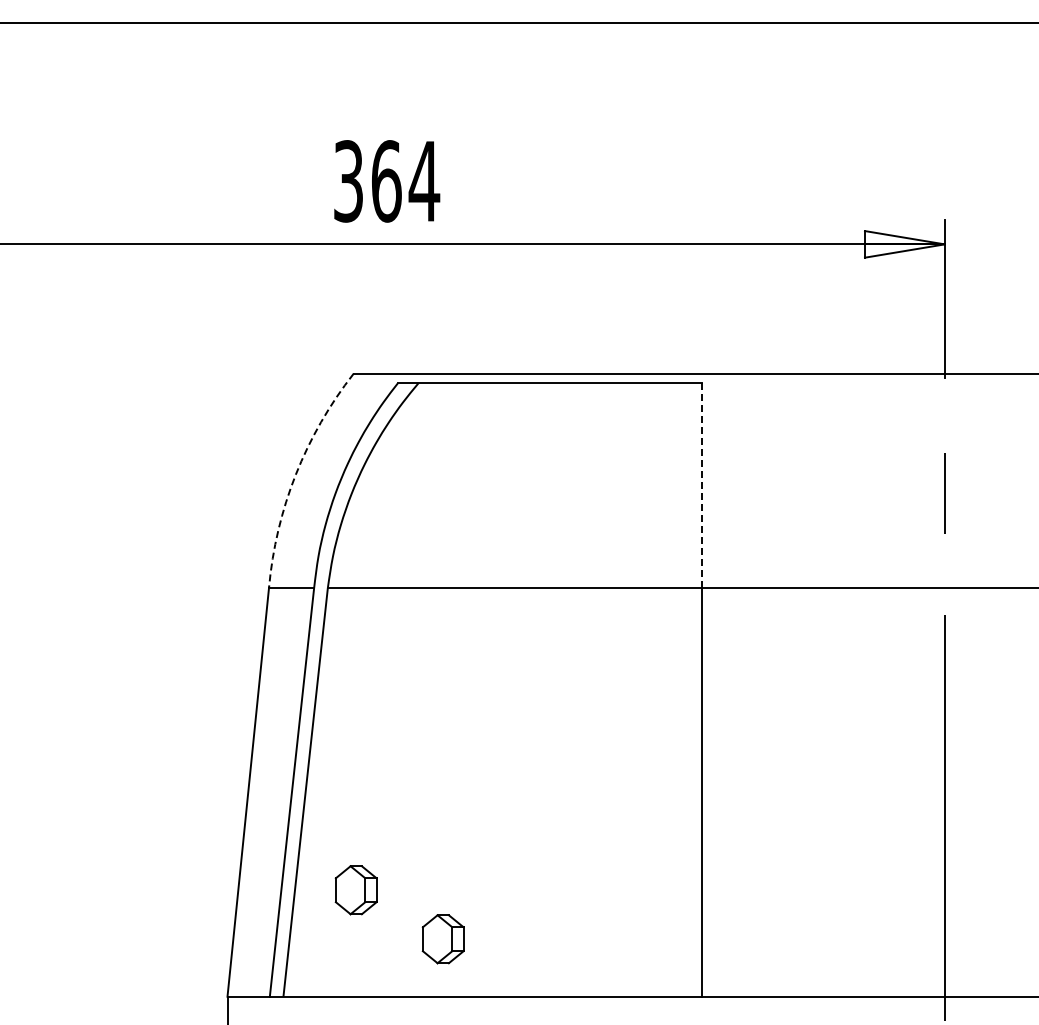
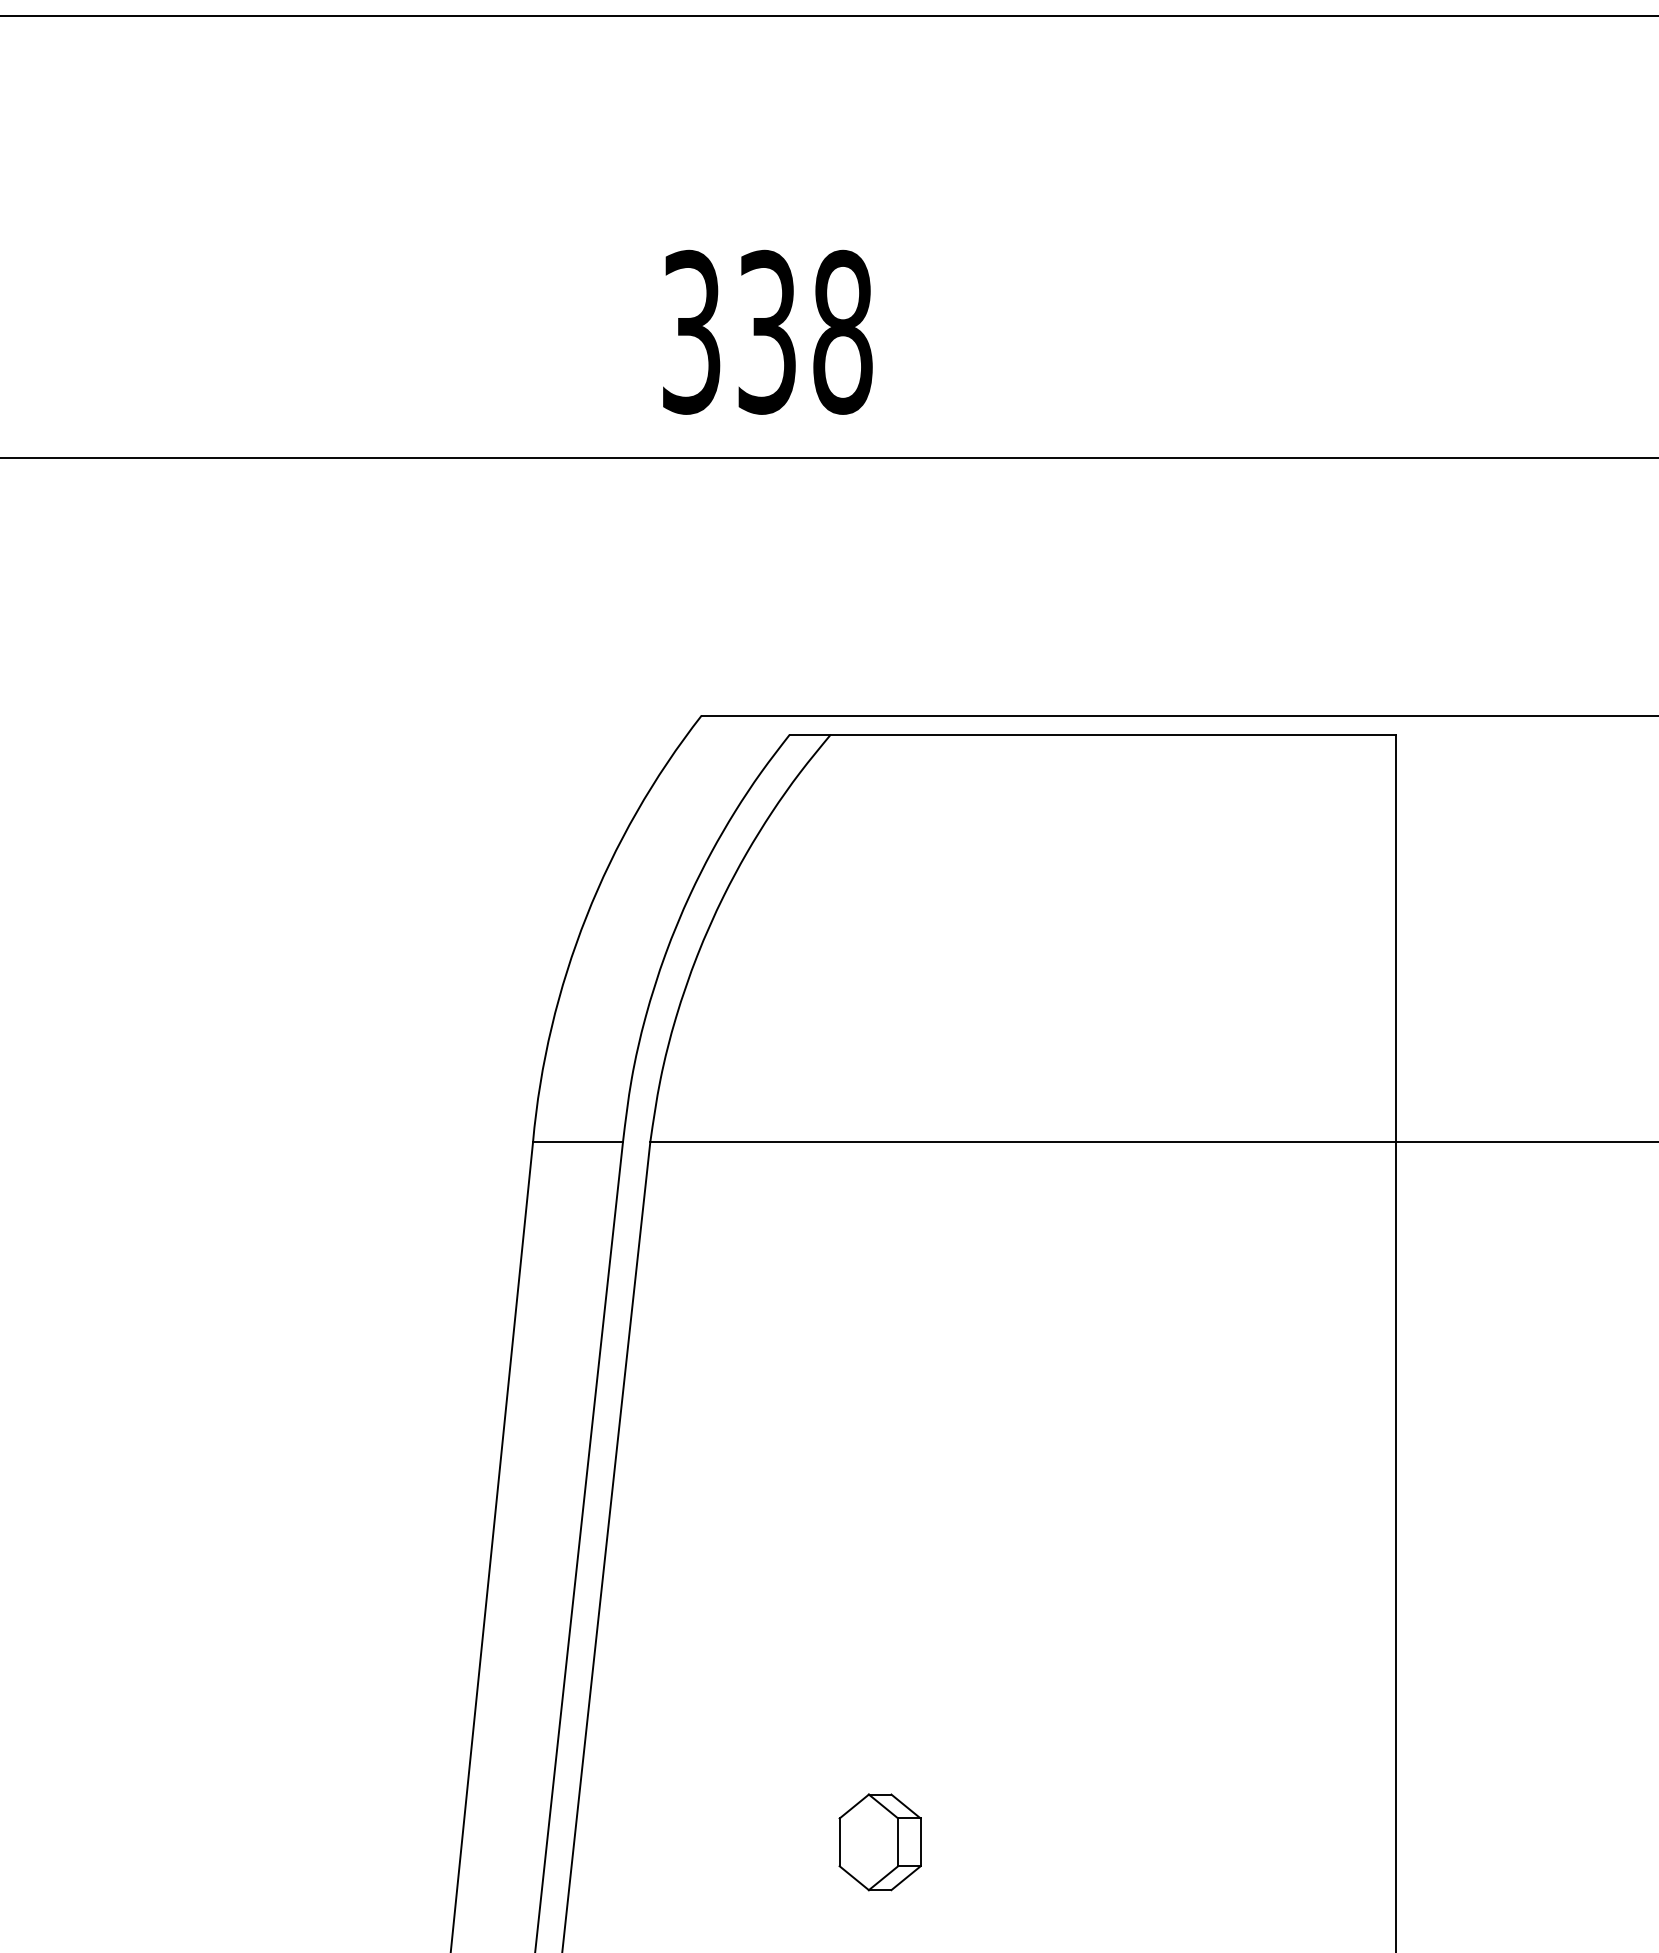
text: (406, 181) -> (806, 332), 364 -> 338
arc: (295, 474) -> (585, 916), dashed -> solid
line: (701, 486) -> (1394, 940), dashed -> solid
part: (355, 890) -> (705, 1745), removed

